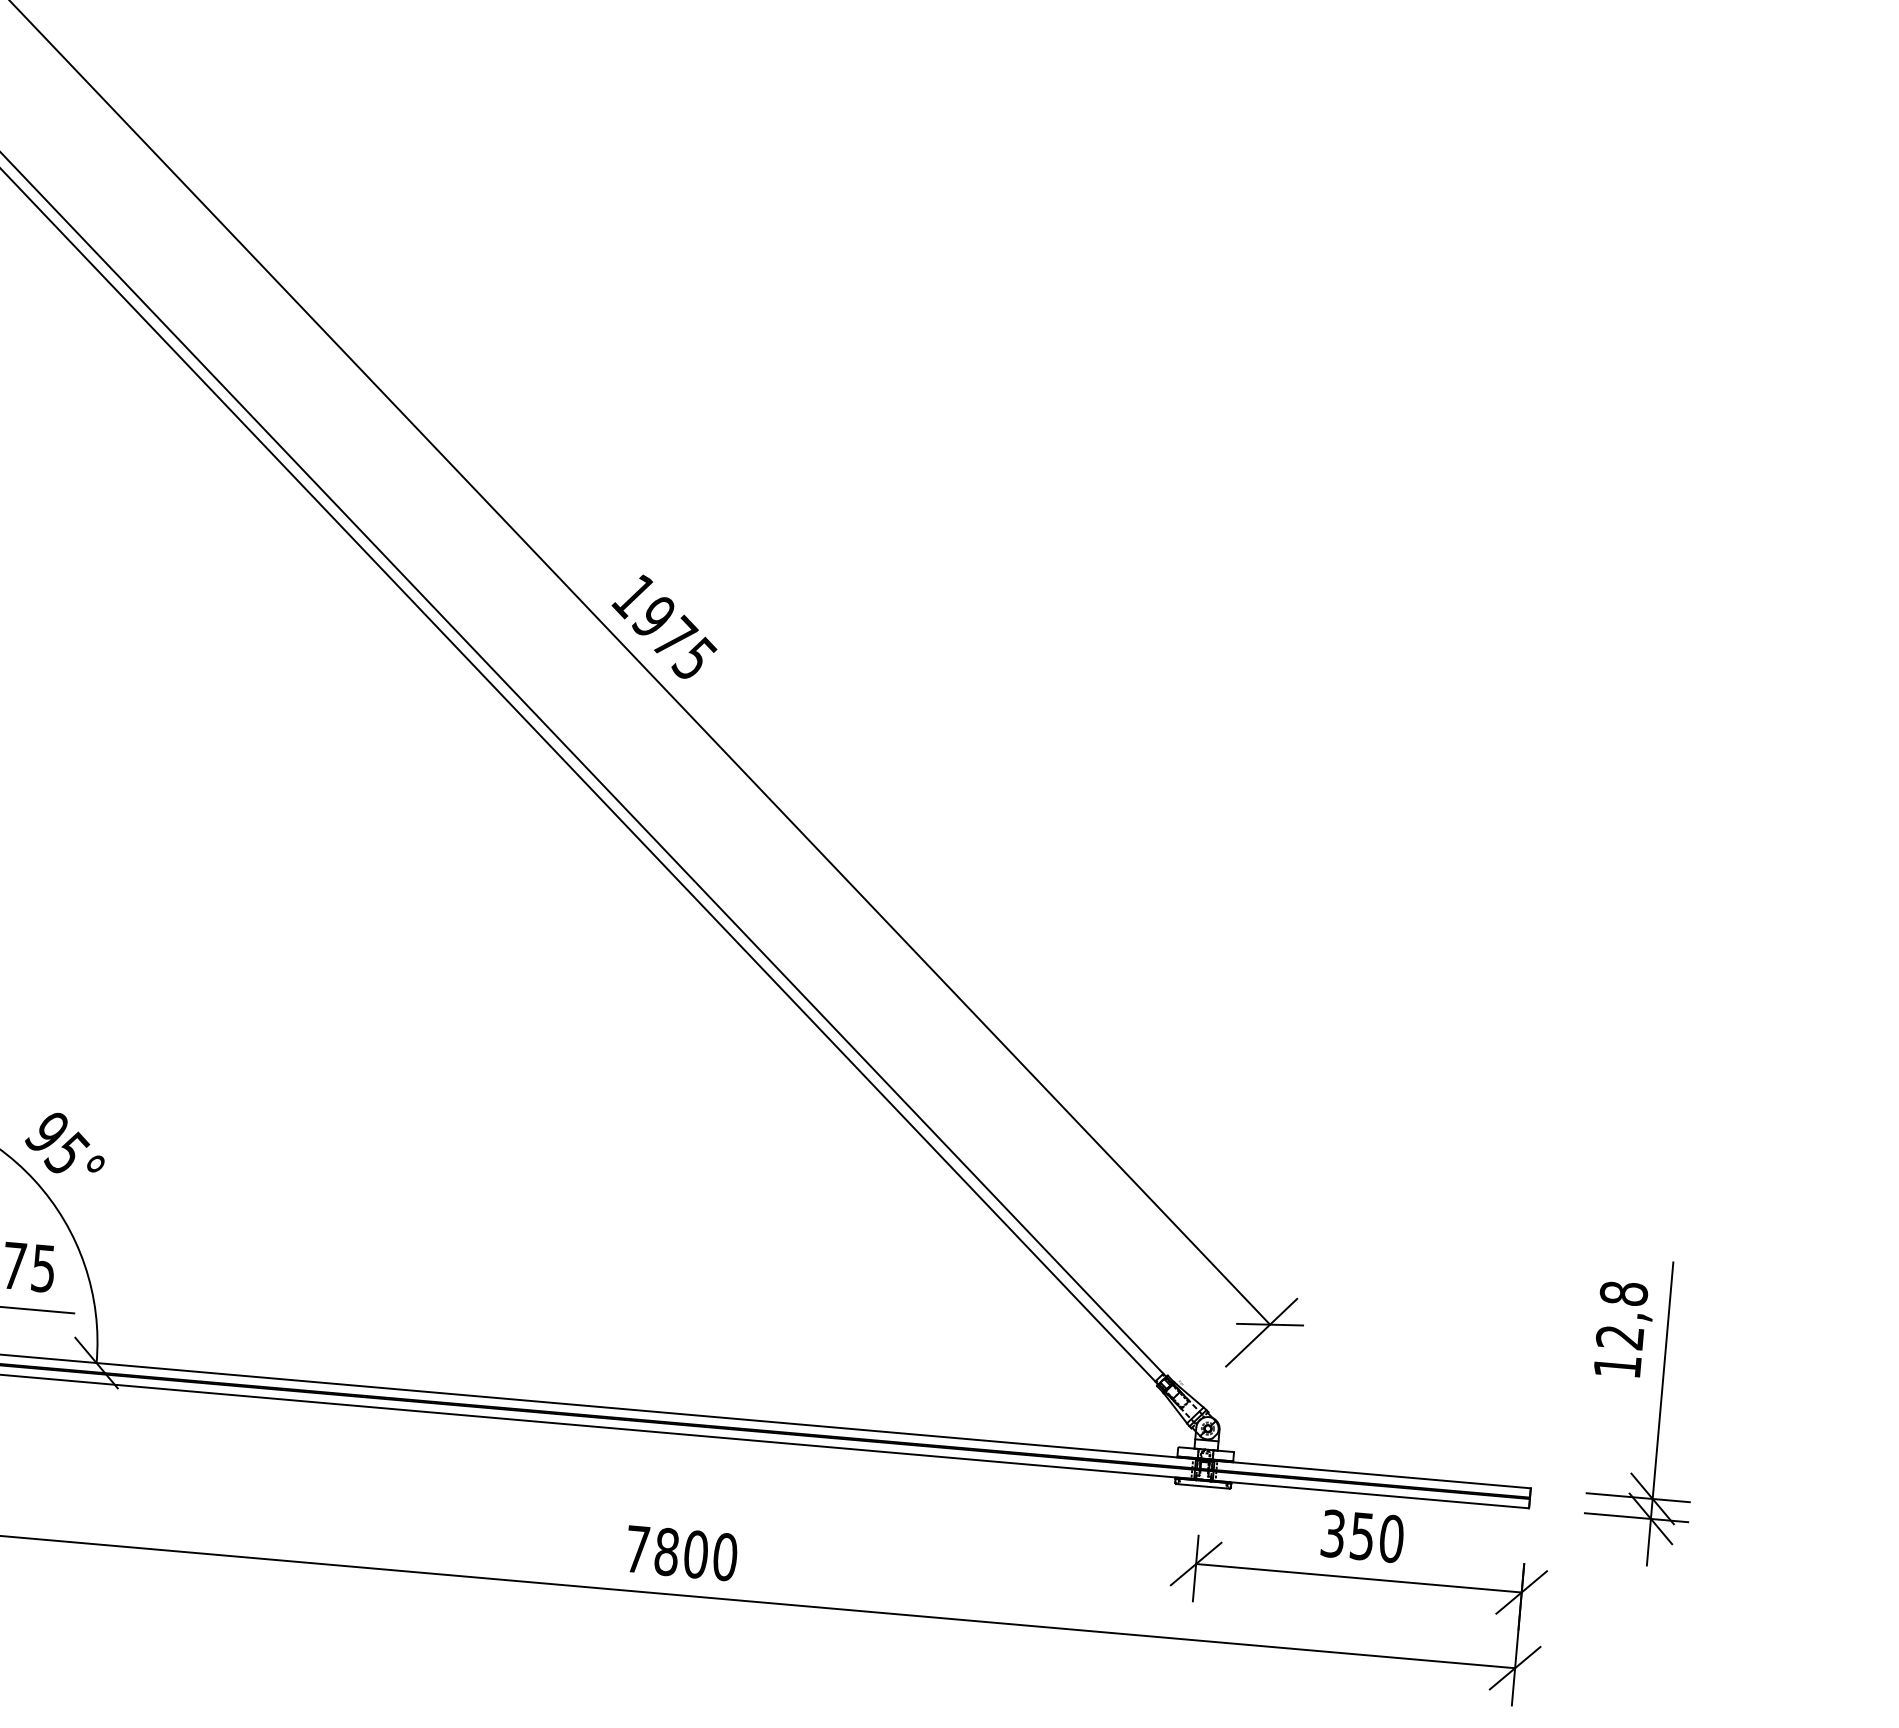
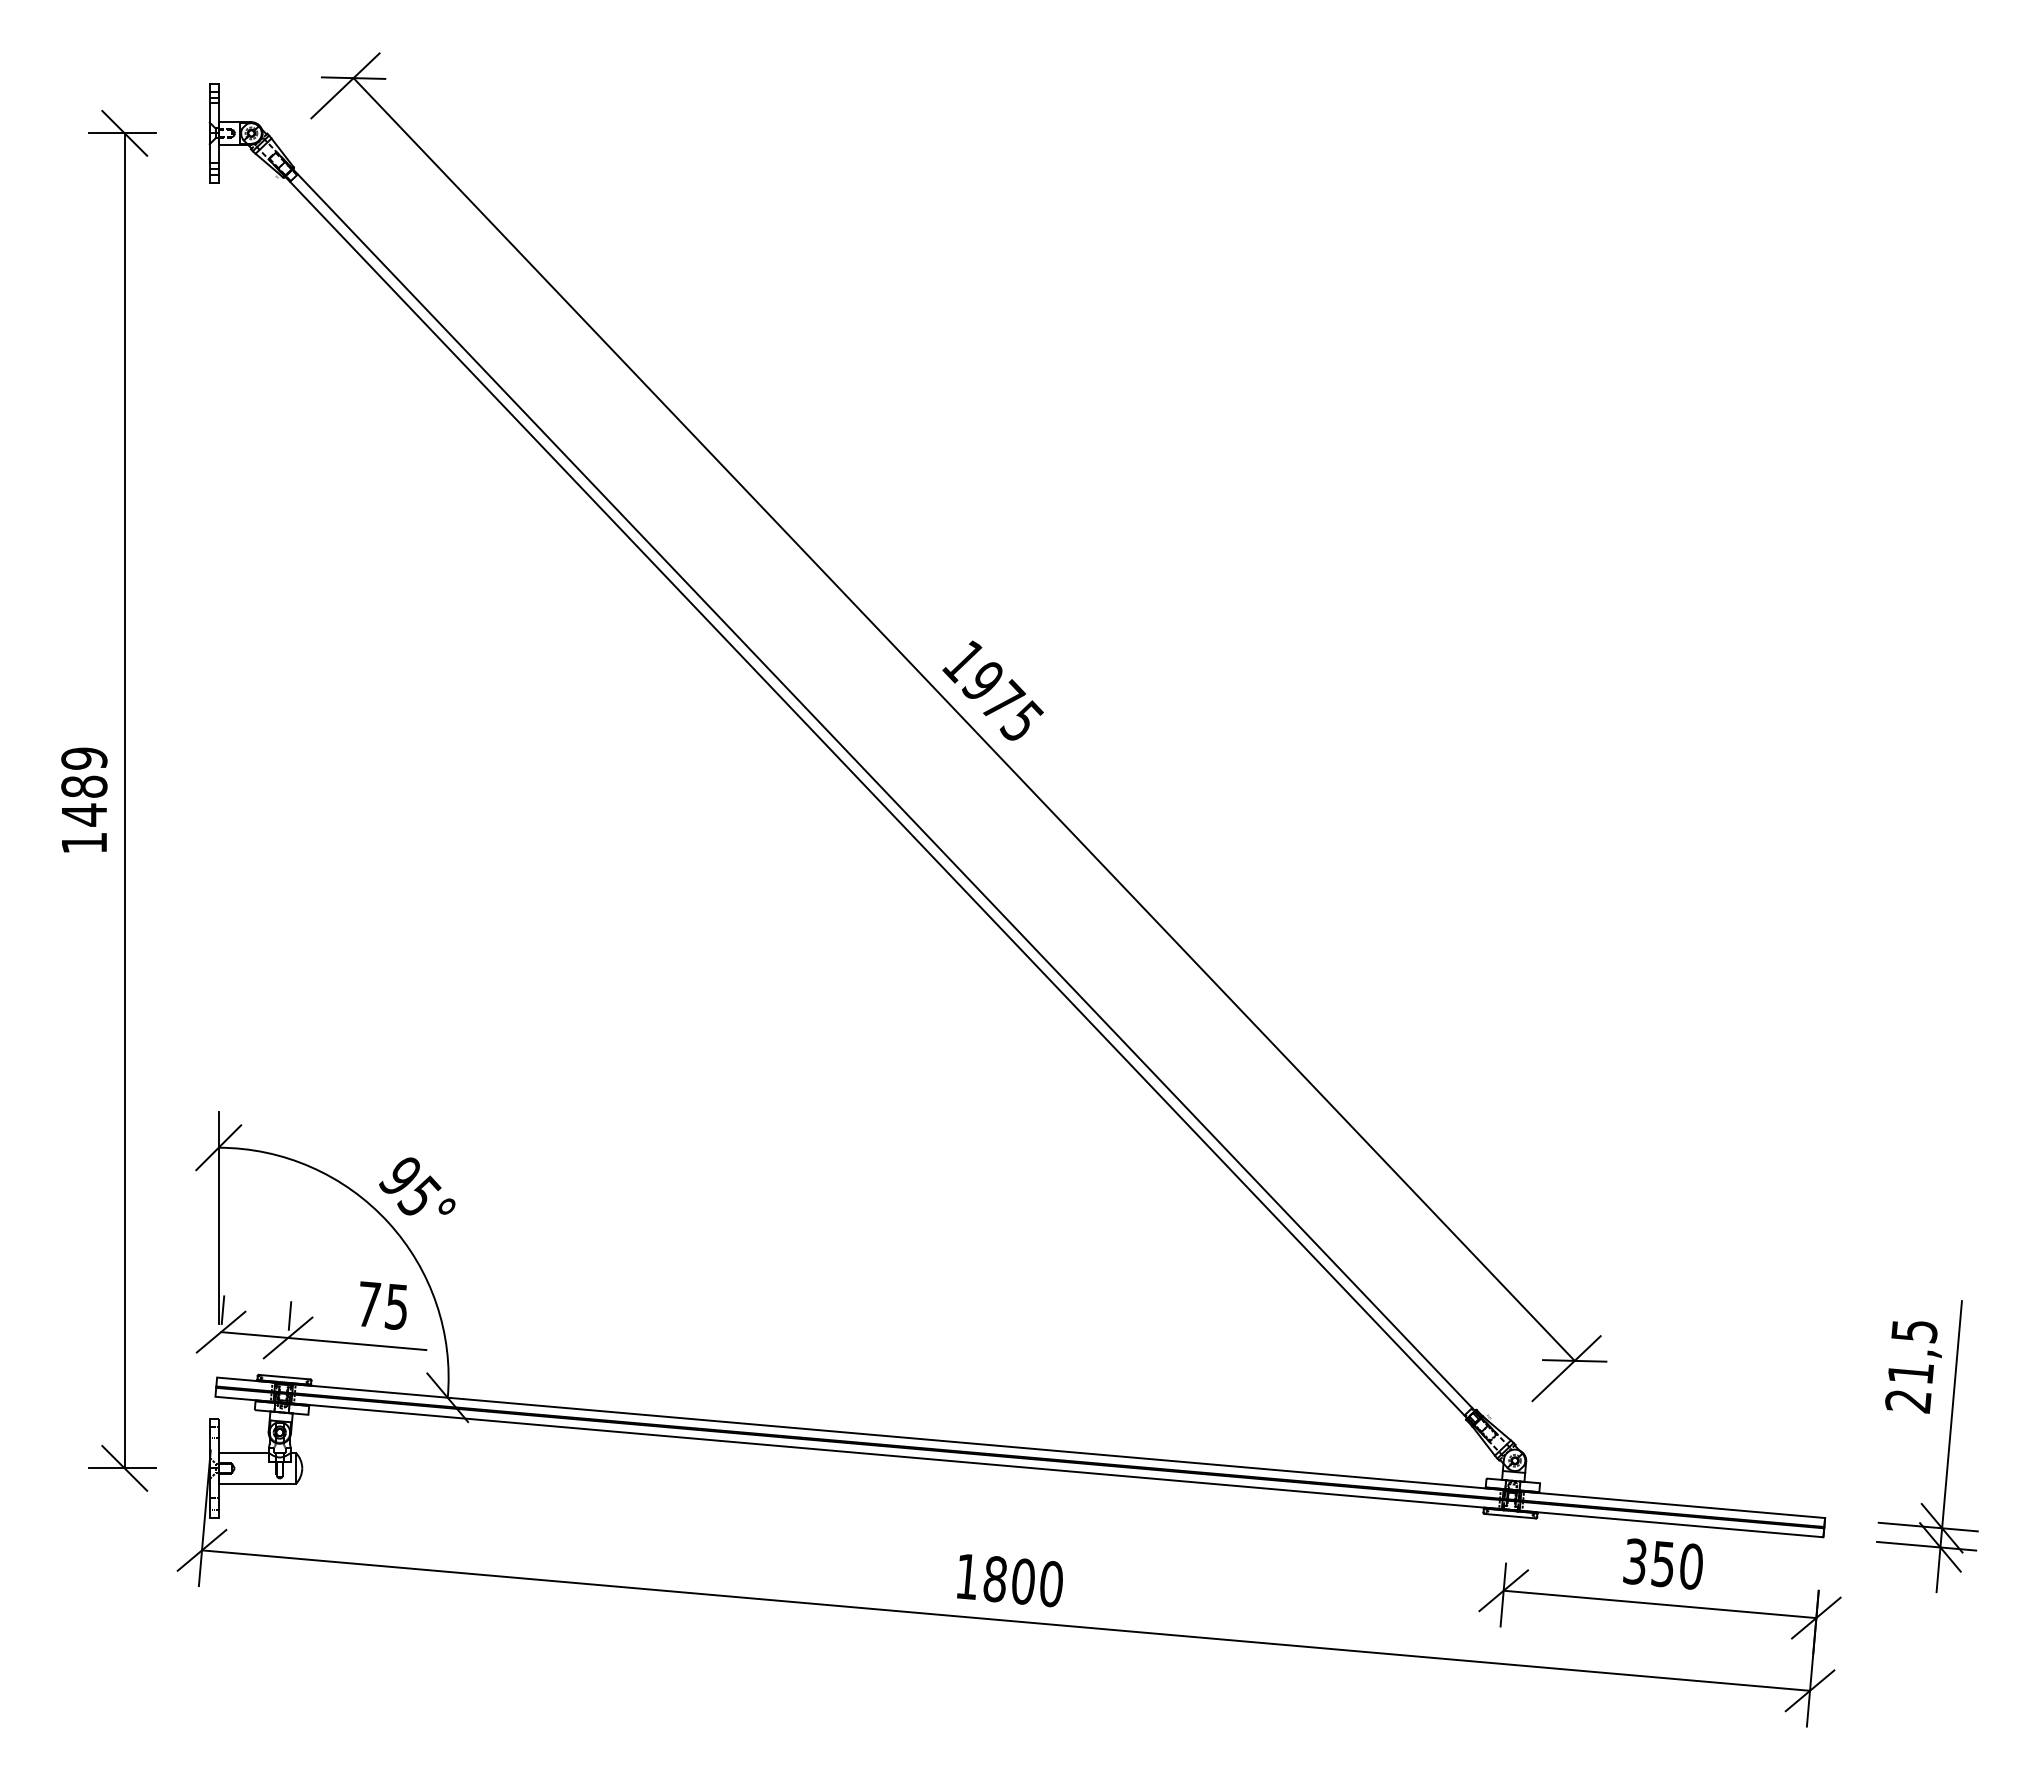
text: (1620, 1330) -> (1911, 1366), 12,8 -> 21,5
text: (638, 1549) -> (968, 1576), 7800 -> 1800

